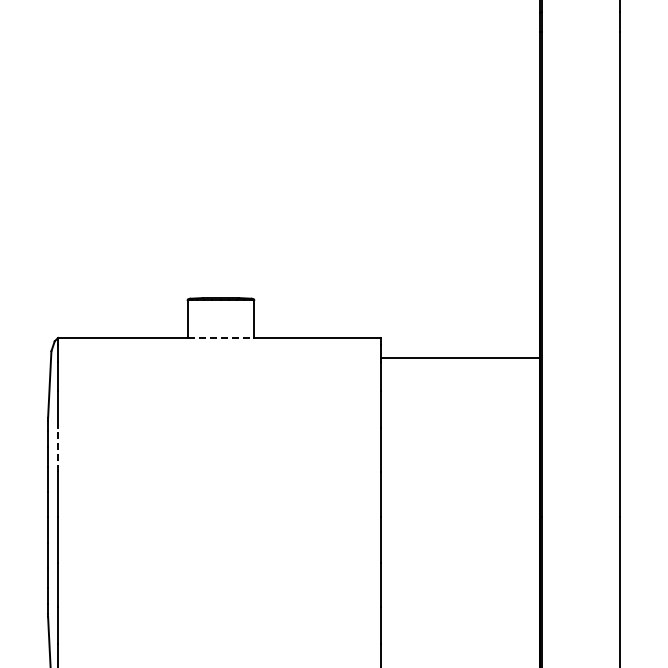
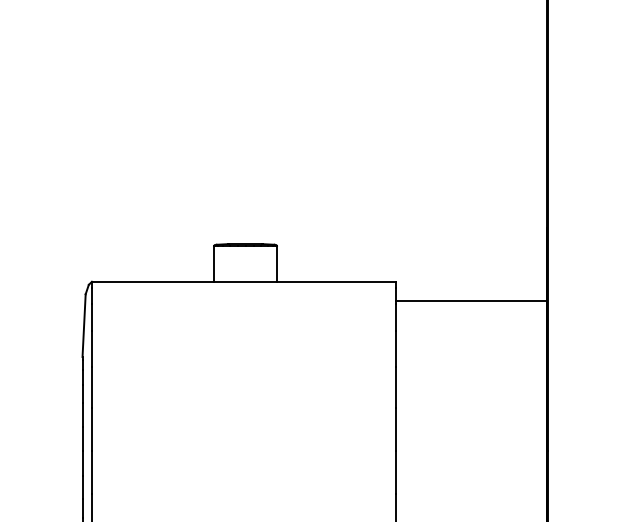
line: (221, 337) -> (246, 281), dashed -> solid
line: (58, 450) -> (92, 387), dashed -> solid

